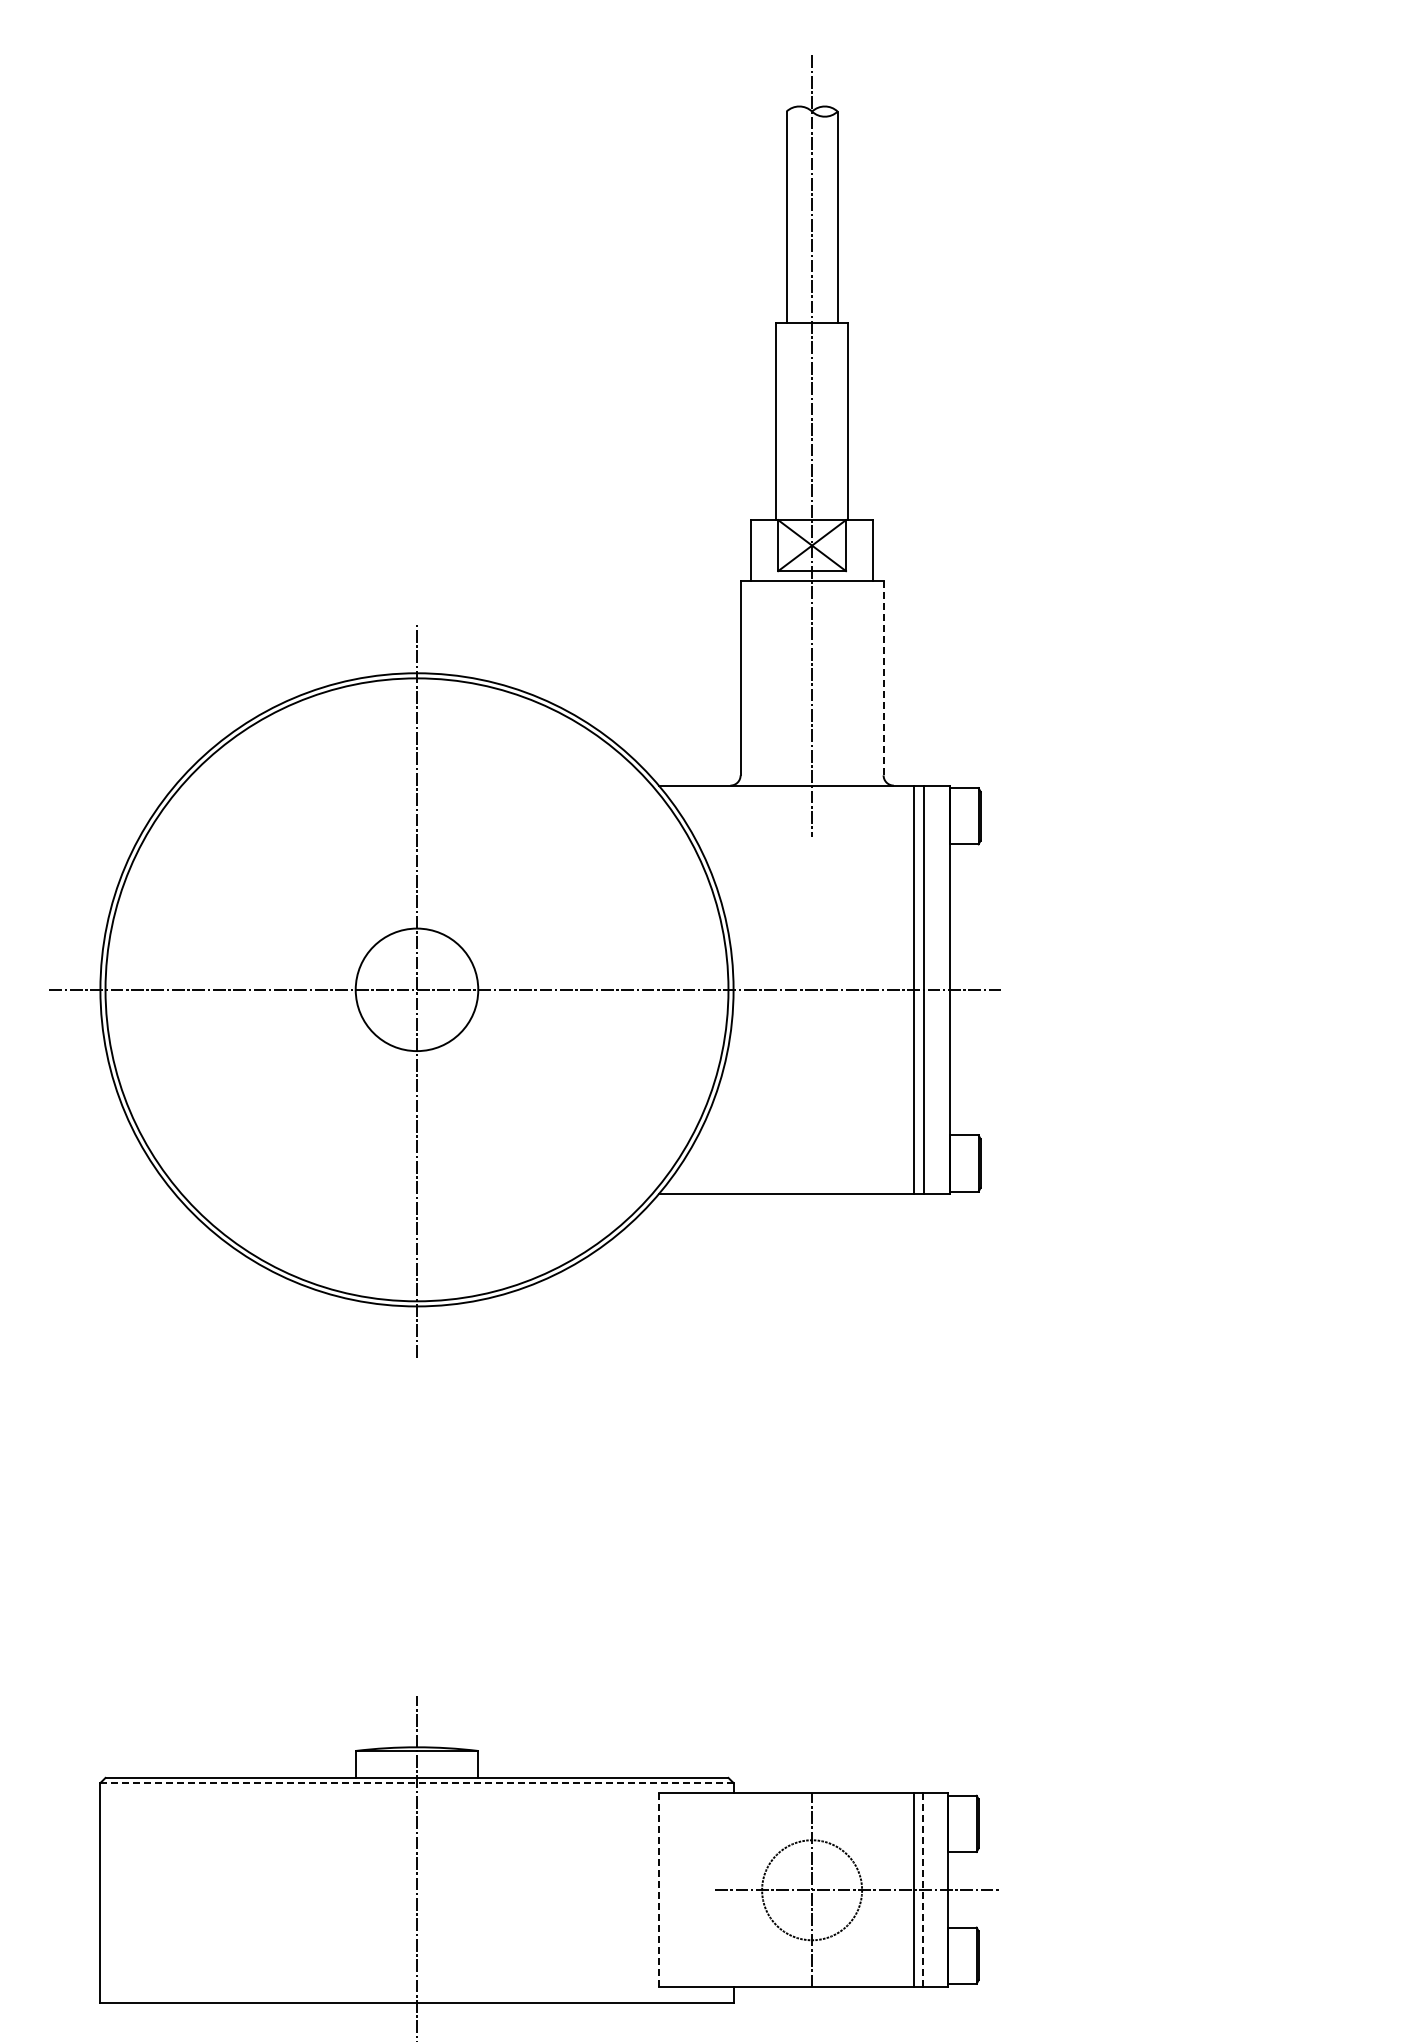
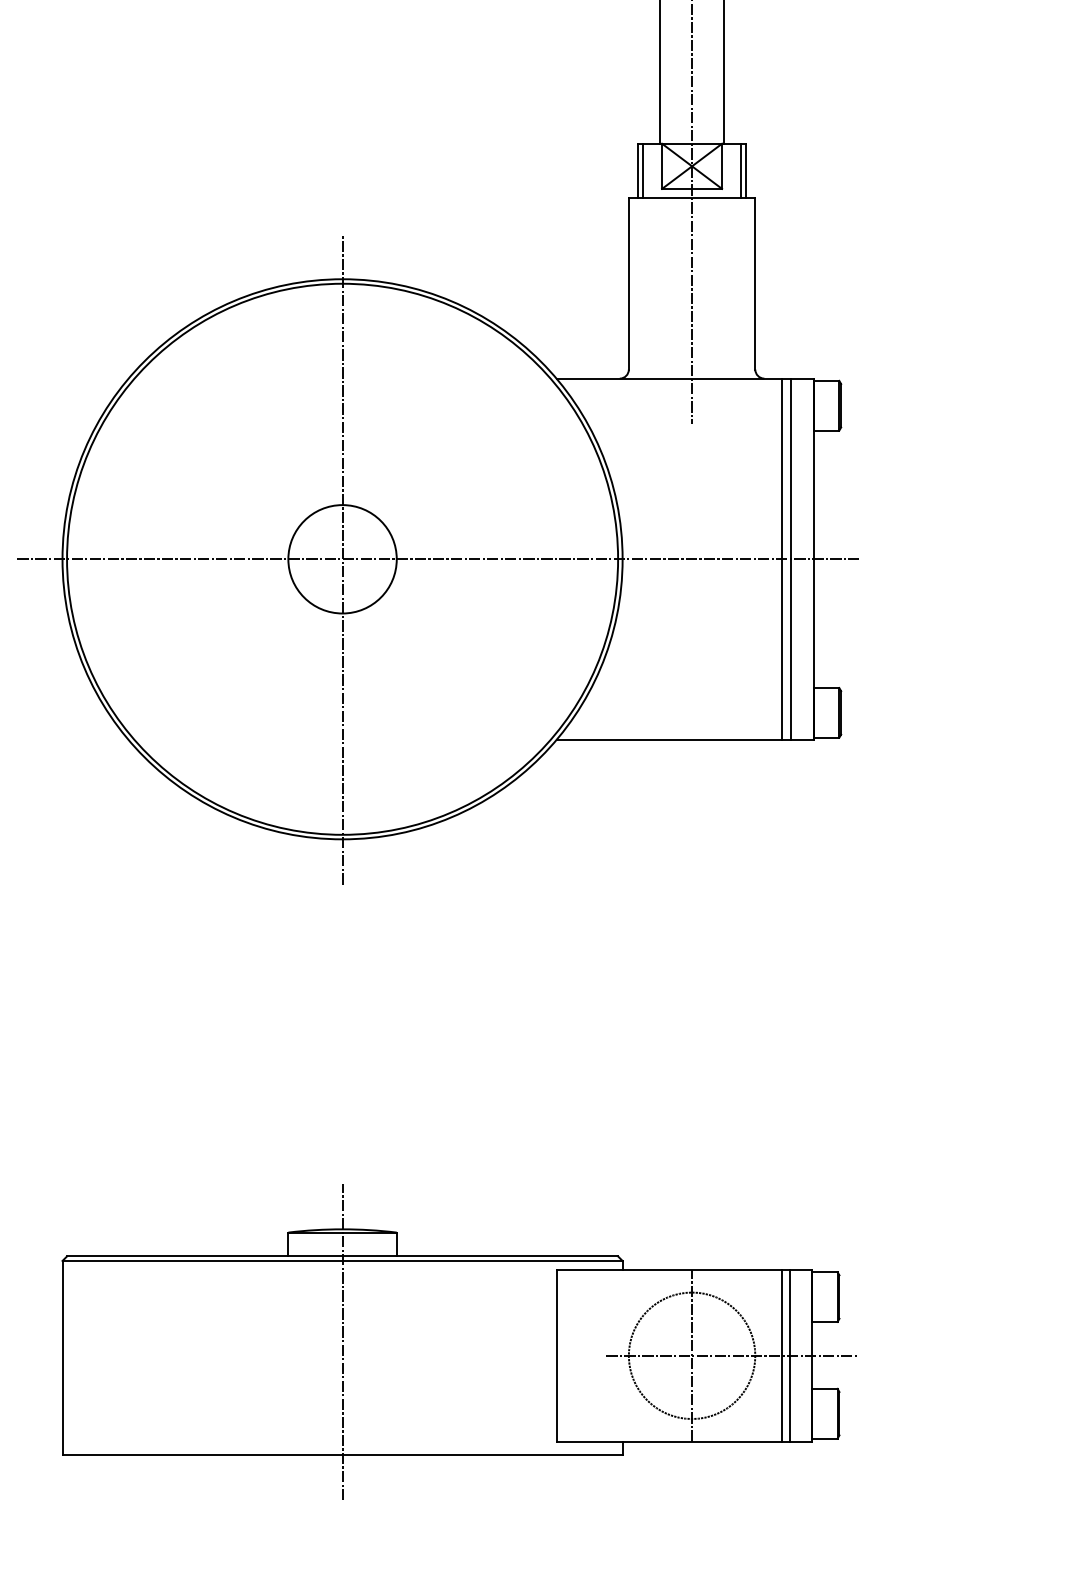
line: (756, 550) -> (642, 170), added
line: (867, 550) -> (741, 170), added
line: (883, 677) -> (755, 282), dashed -> solid
line: (417, 1783) -> (343, 1261), dashed -> solid
line: (658, 1889) -> (556, 1355), dashed -> solid
circle: (811, 1889) -> (691, 1355), size x1.43
line: (922, 1890) -> (789, 1356), dashed -> solid

